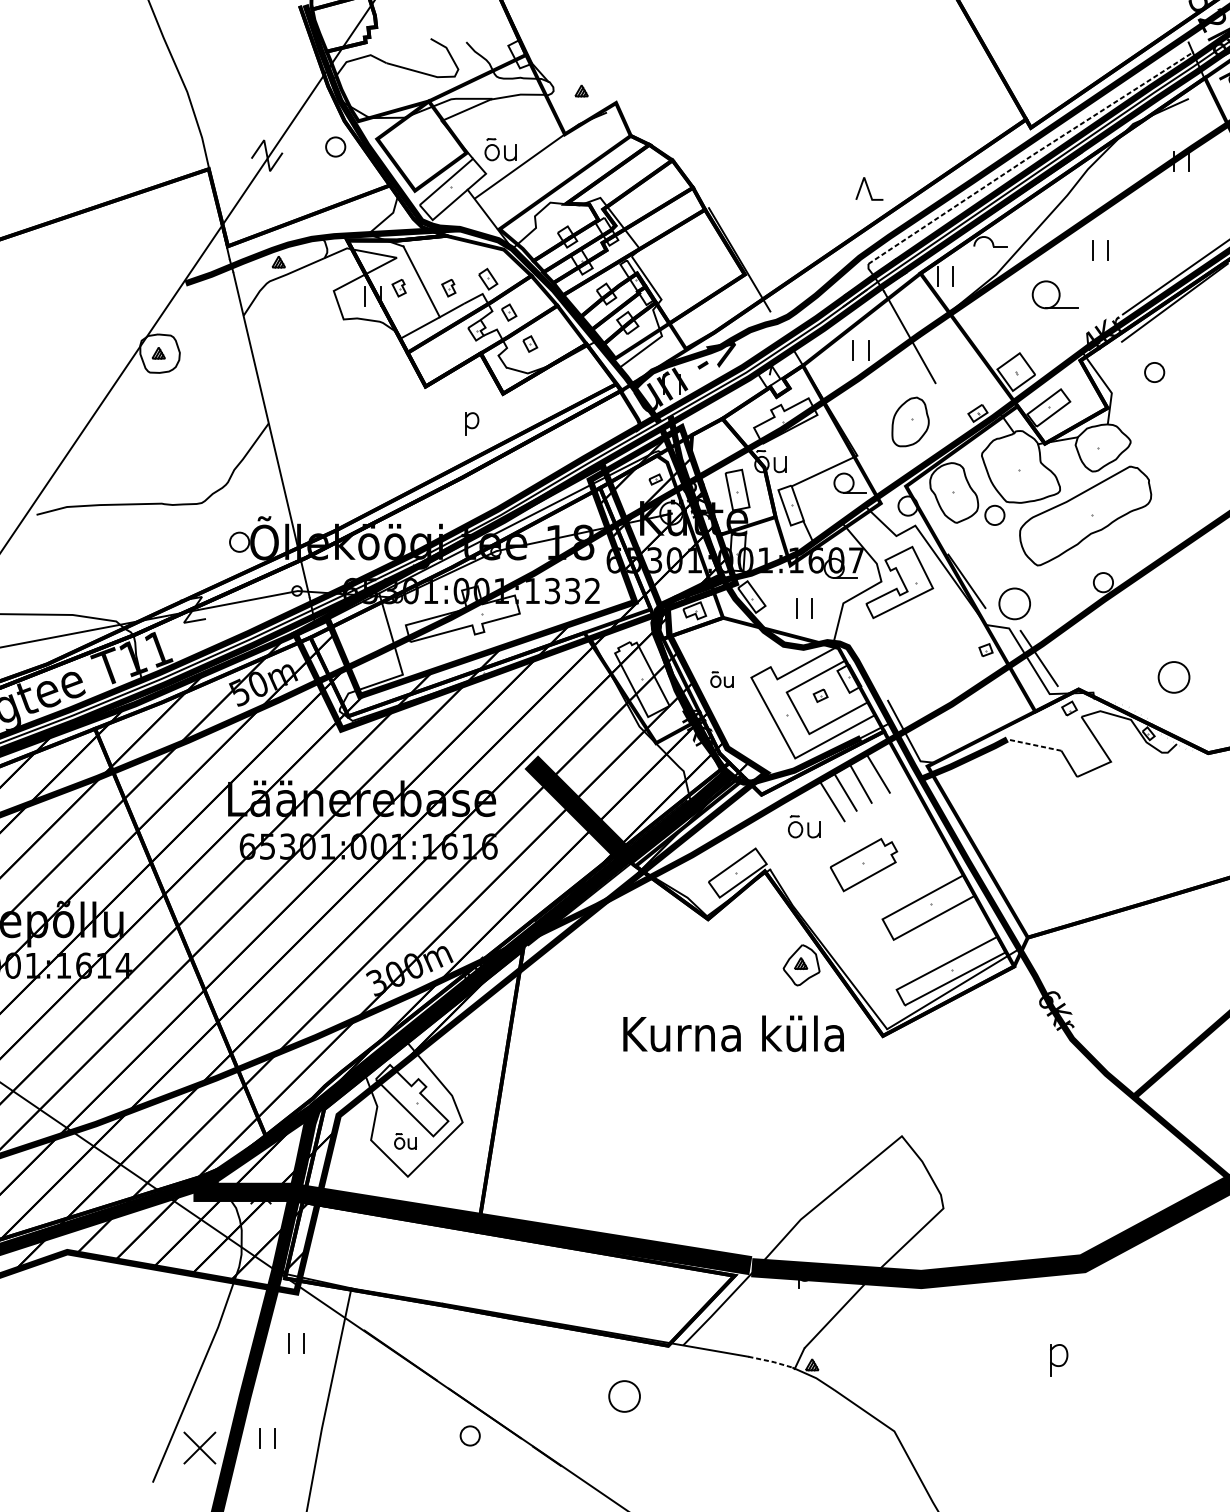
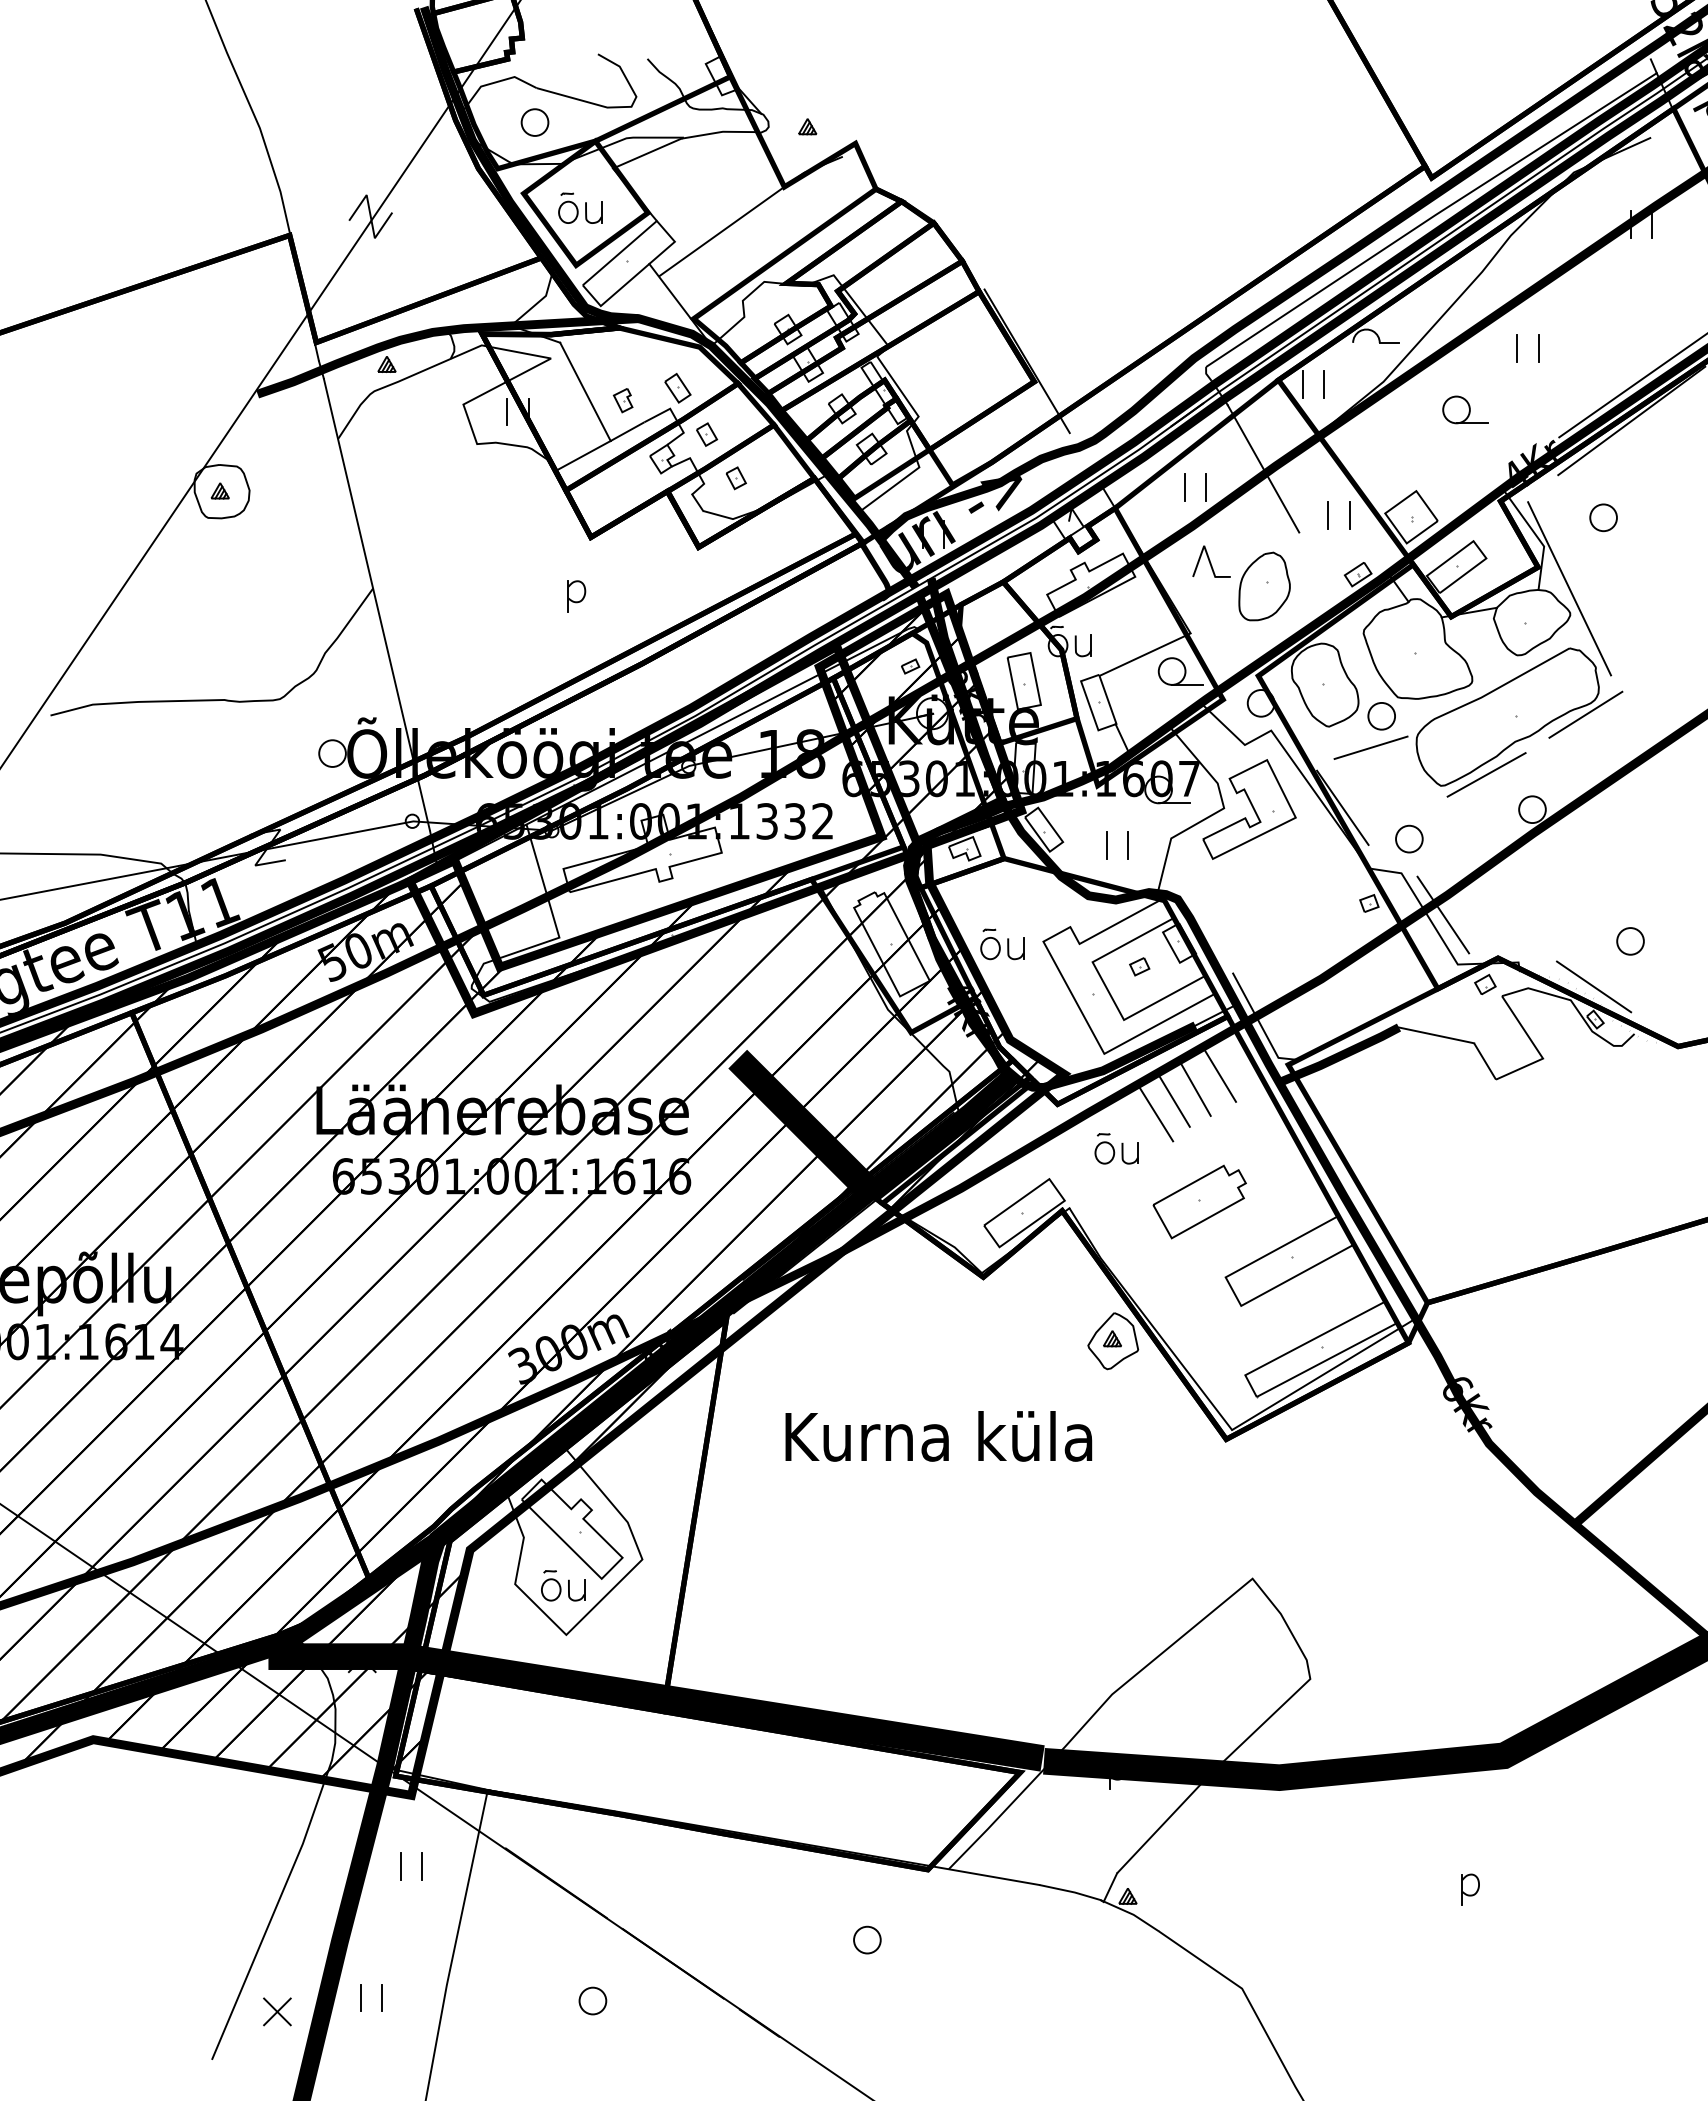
part: (335, 146) -> (534, 122), moved
part: (500, 149) -> (580, 207), moved
line: (1030, 157) -> (1430, 218), dashed -> solid
part: (869, 188) -> (1211, 561), moved
part: (398, 288) -> (553, 400), removed
part: (1055, 294) -> (1465, 409), size x0.71
part: (956, 370) -> (1328, 515), added
line: (1130, 423) -> (1569, 588), added
part: (472, 424) -> (576, 596), moved
line: (1141, 514) -> (1585, 714), added
line: (986, 537) -> (1370, 747), added
line: (1070, 557) -> (1486, 774), added
part: (1014, 603) -> (1409, 838), size x0.62
part: (1174, 677) -> (1630, 941), size x0.62
part: (721, 679) -> (1002, 944), size x1.43
line: (1148, 709) -> (1594, 986), added
line: (1034, 745) -> (1436, 1035), dashed -> solid
text: (733, 1033) -> (938, 1436), moved
part: (405, 1141) -> (563, 1585), size x1.43
part: (1058, 1359) -> (1470, 1889), size x0.71
line: (772, 1362) -> (1072, 1892), dashed -> solid
part: (624, 1395) -> (867, 1939), size x0.62
part: (469, 1435) -> (592, 2000), moved
part: (199, 1447) -> (277, 2011), size x0.62

